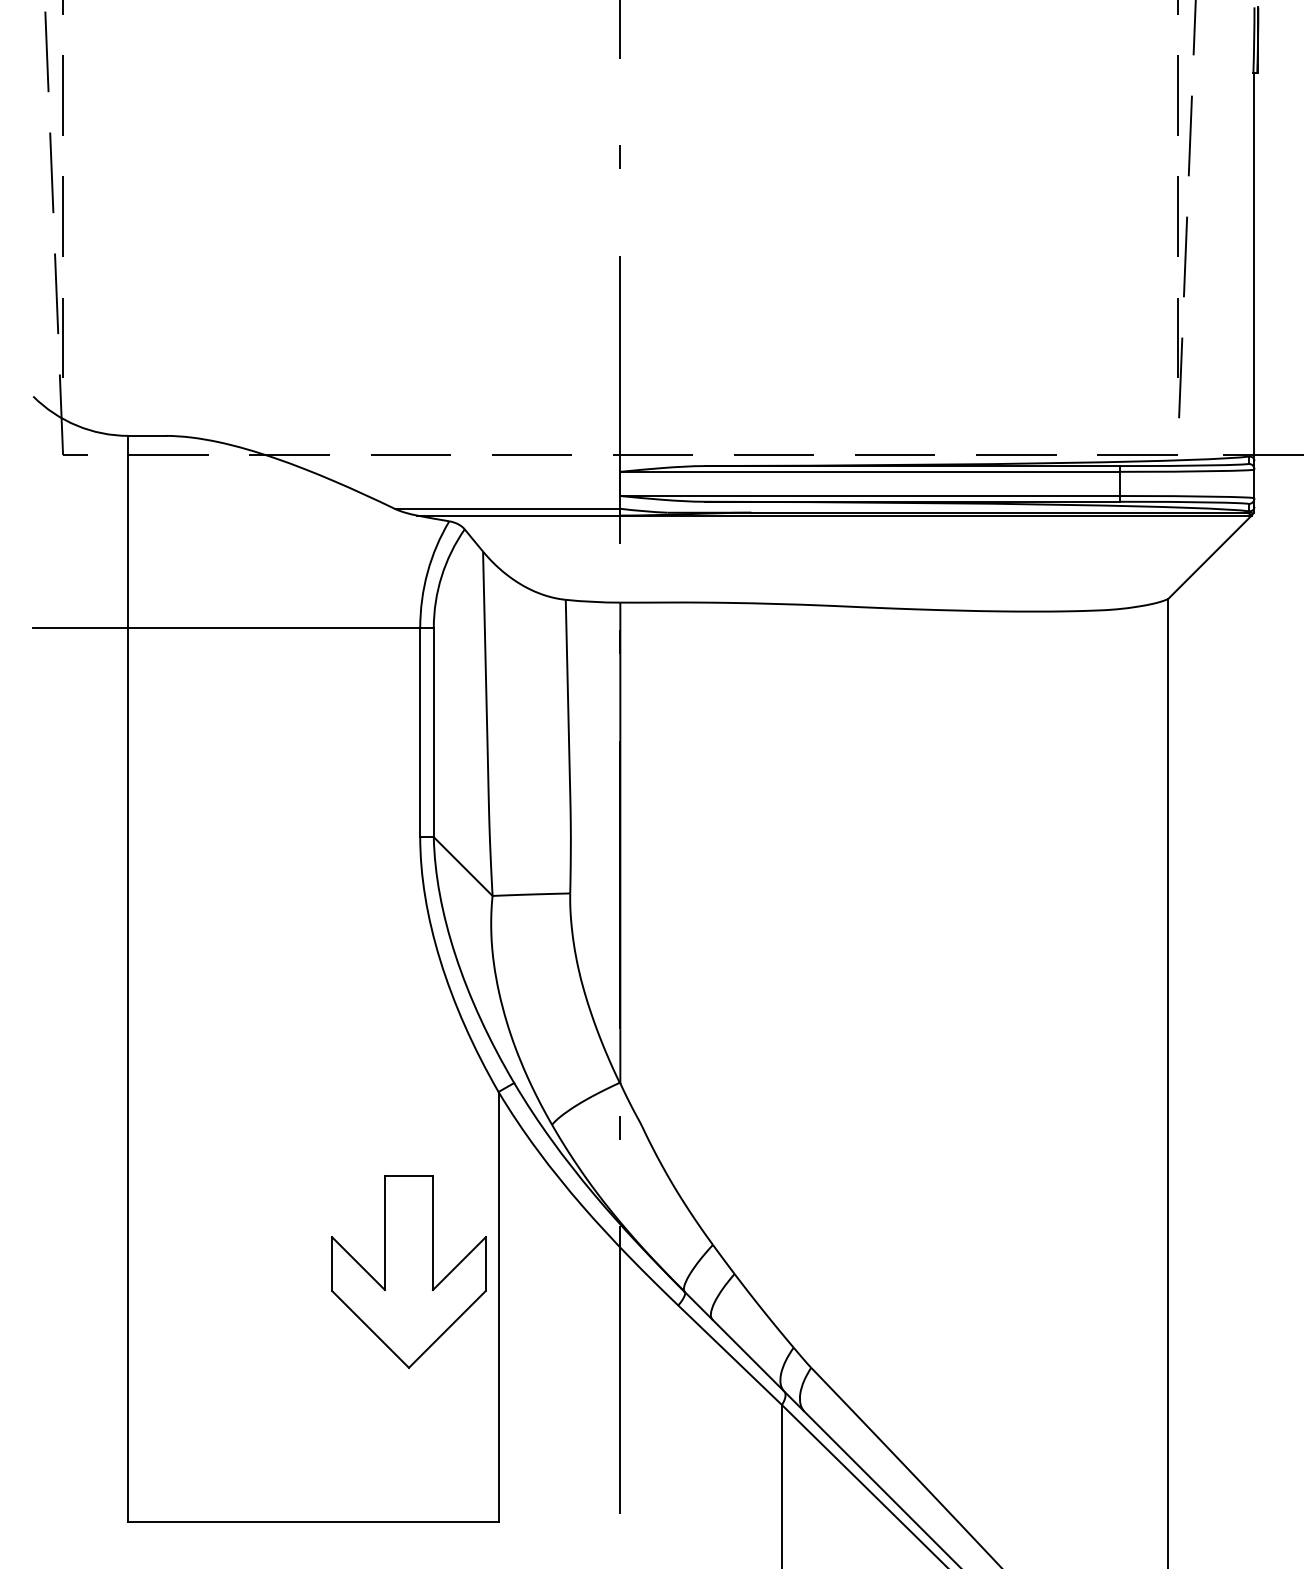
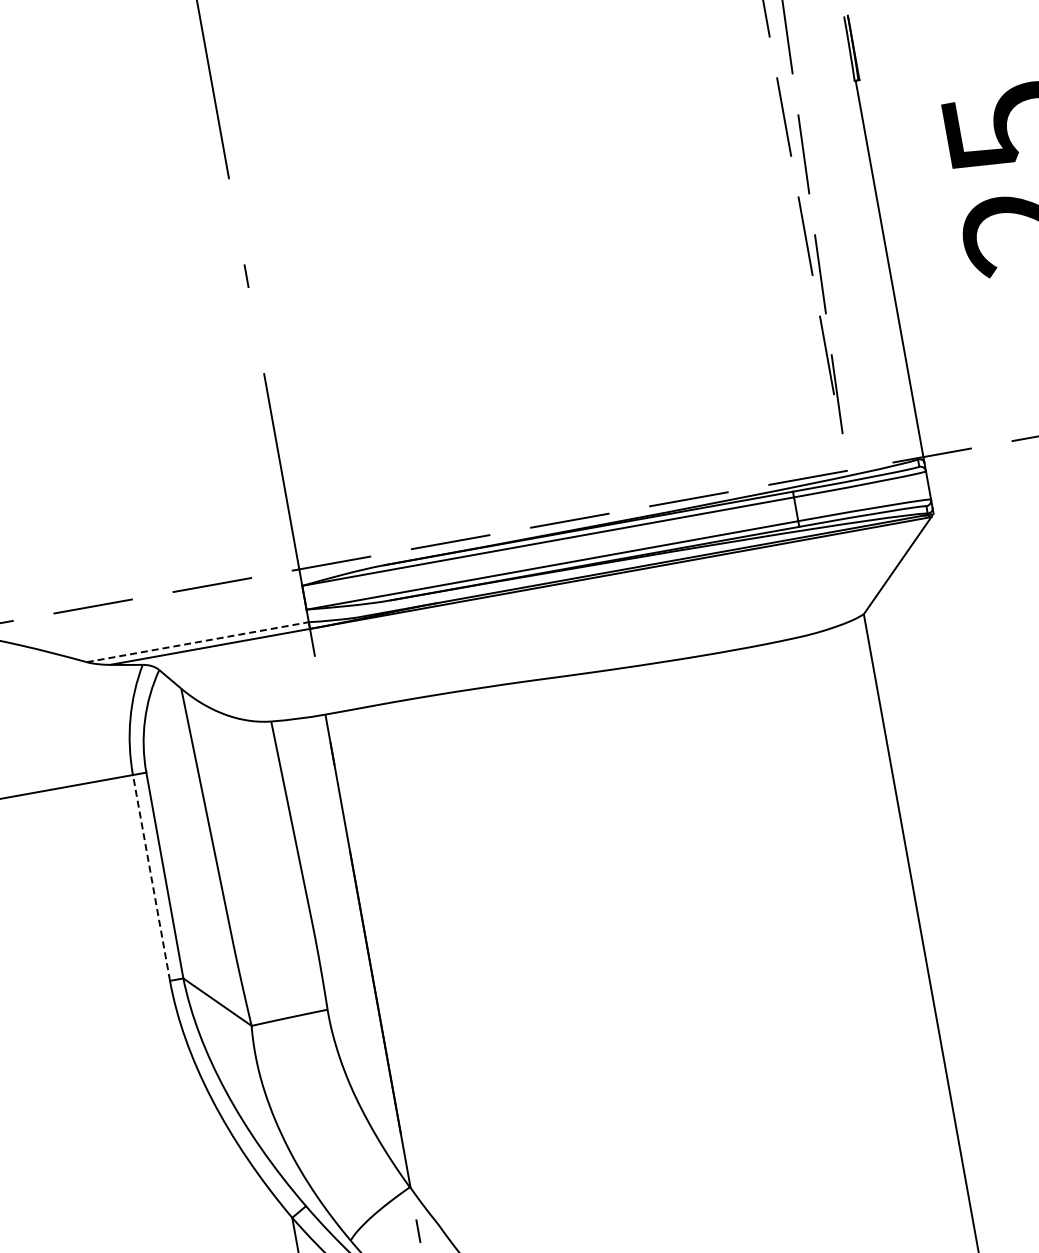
line: (507, 508) -> (197, 641), solid -> dashed
line: (420, 732) -> (151, 877), solid -> dashed

